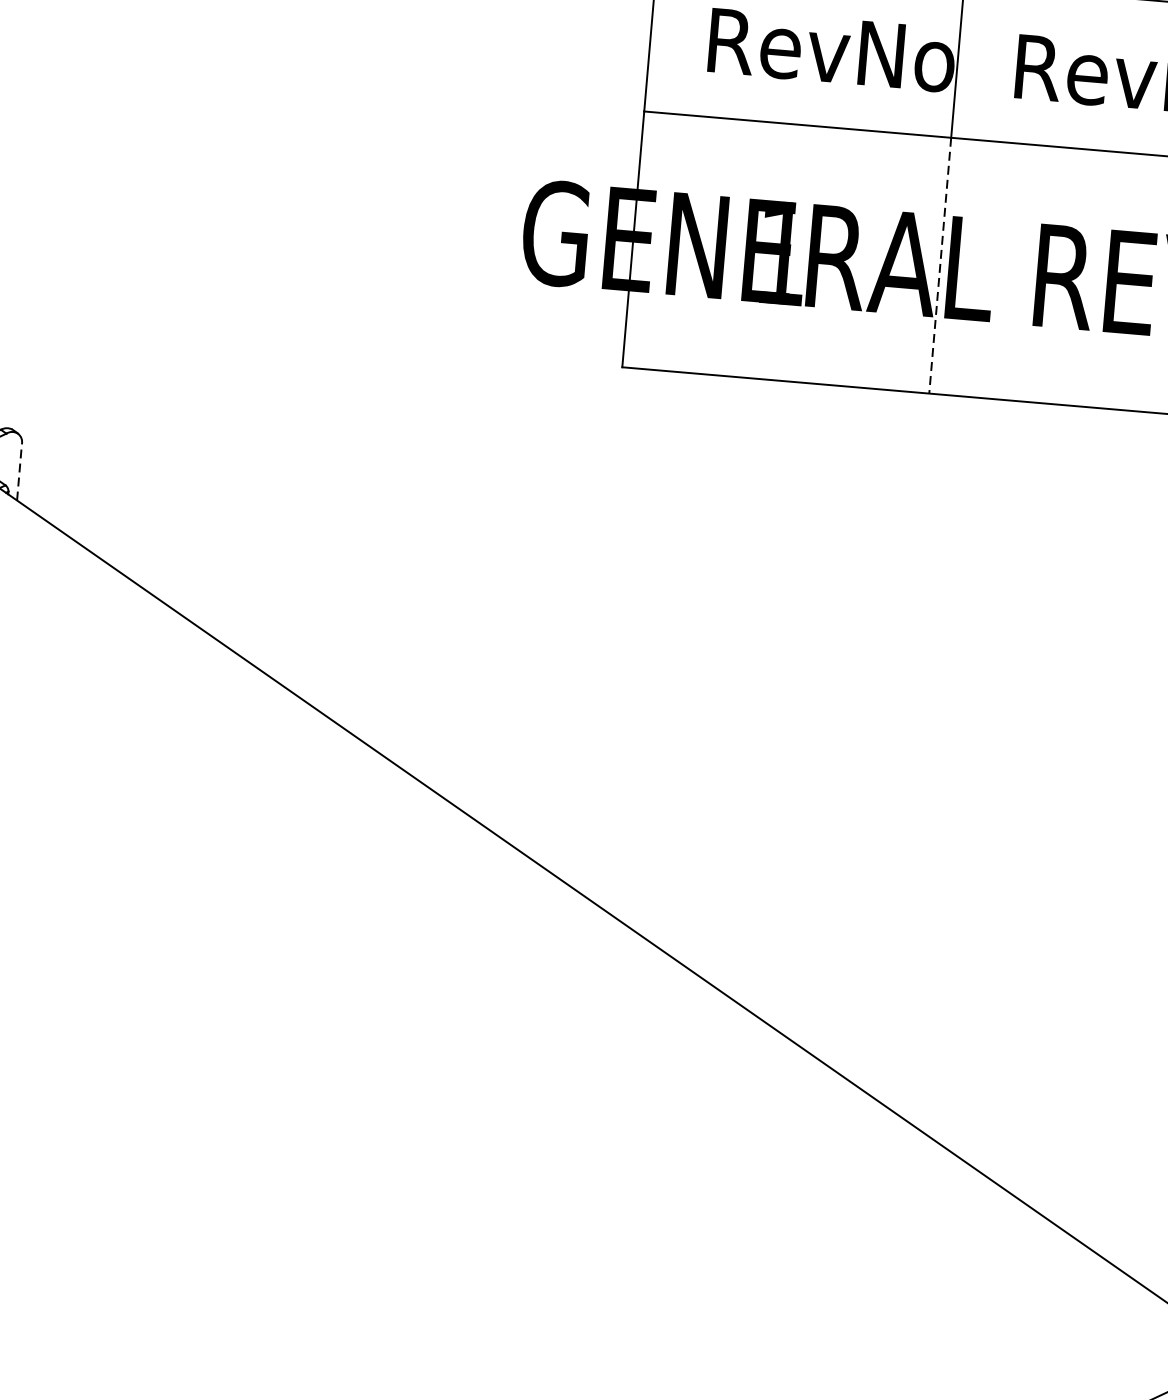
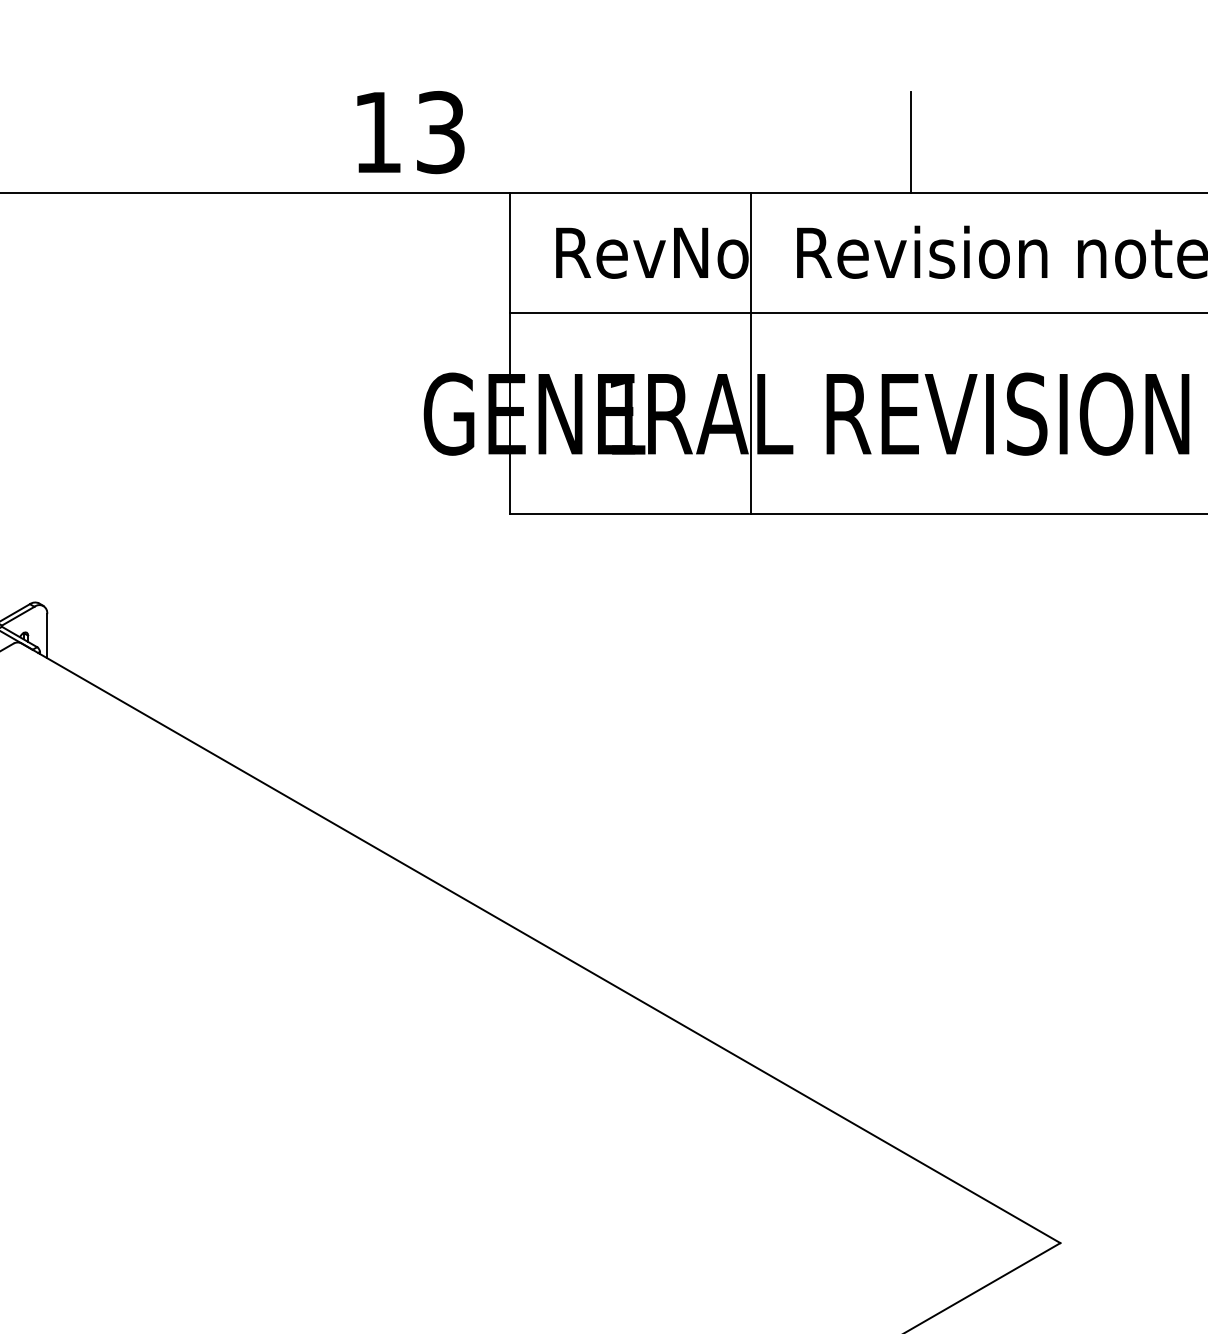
line: (939, 266) -> (750, 414), dashed -> solid
line: (19, 471) -> (47, 635), dashed -> solid

